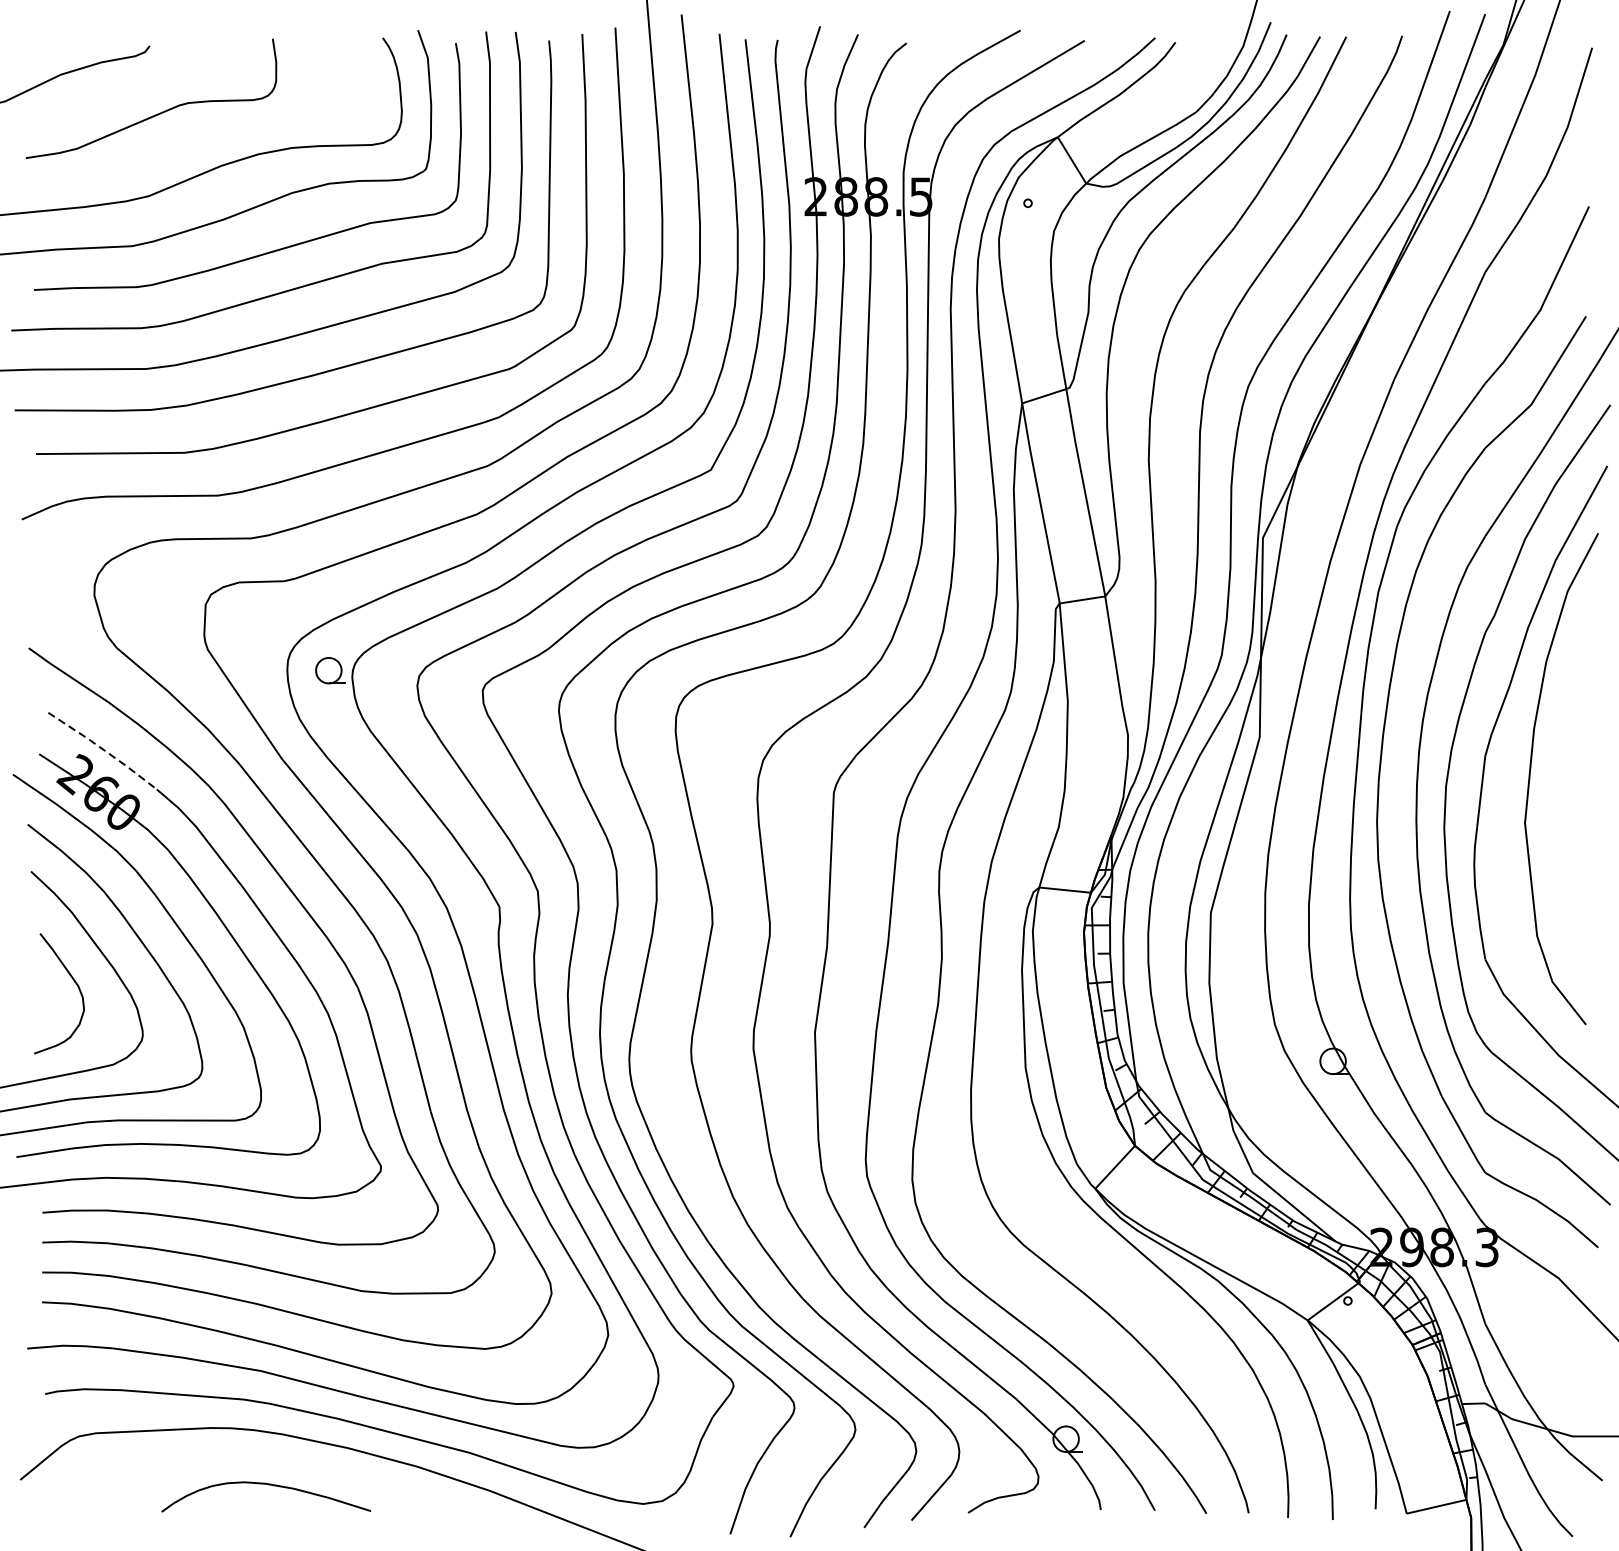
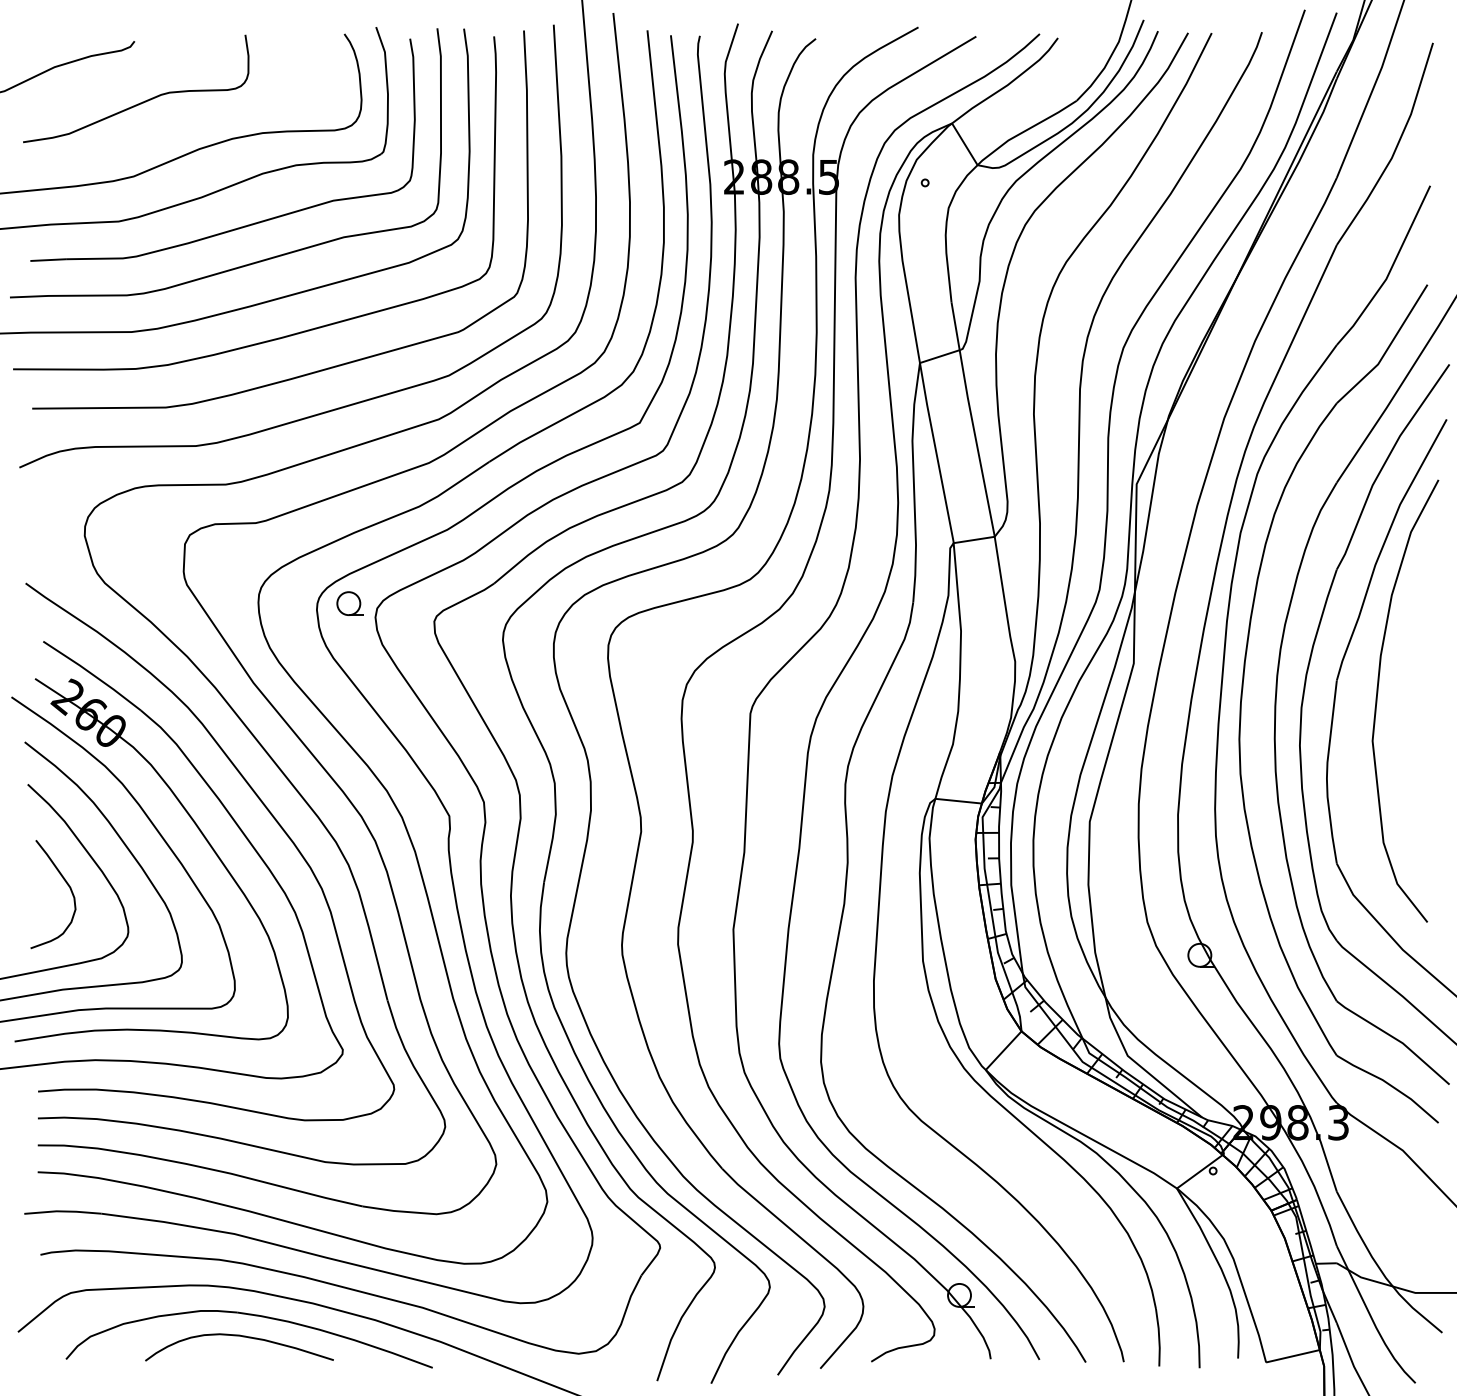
part: (329, 670) -> (349, 603), moved
line: (104, 750) -> (93, 675), dashed -> solid
part: (276, 1461) -> (248, 1315), added

